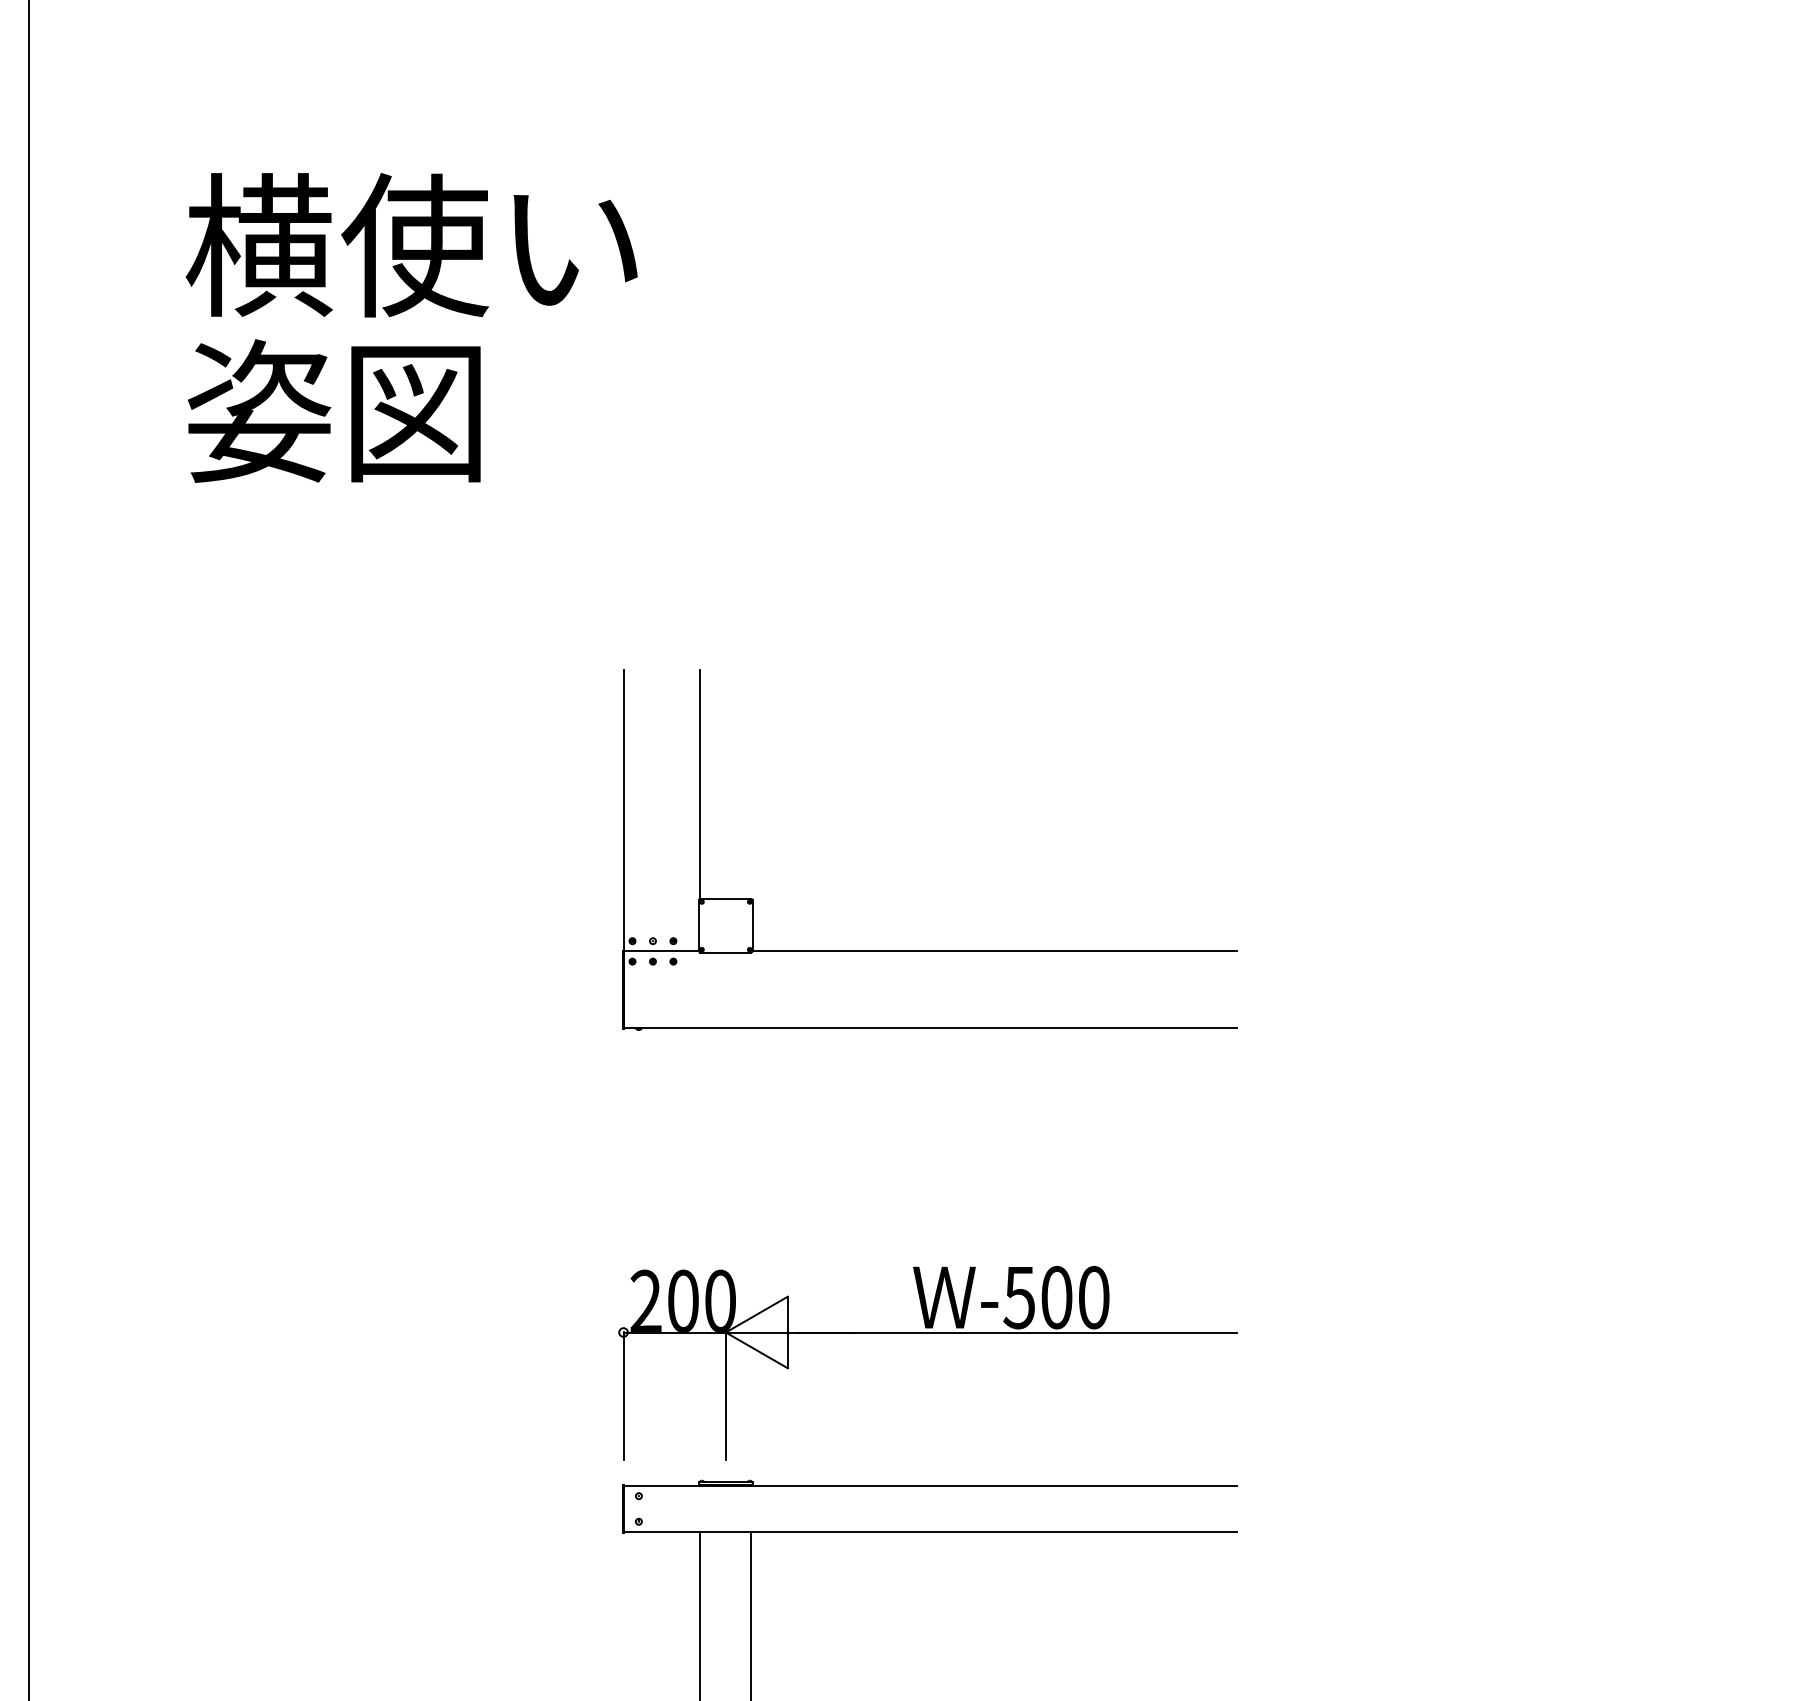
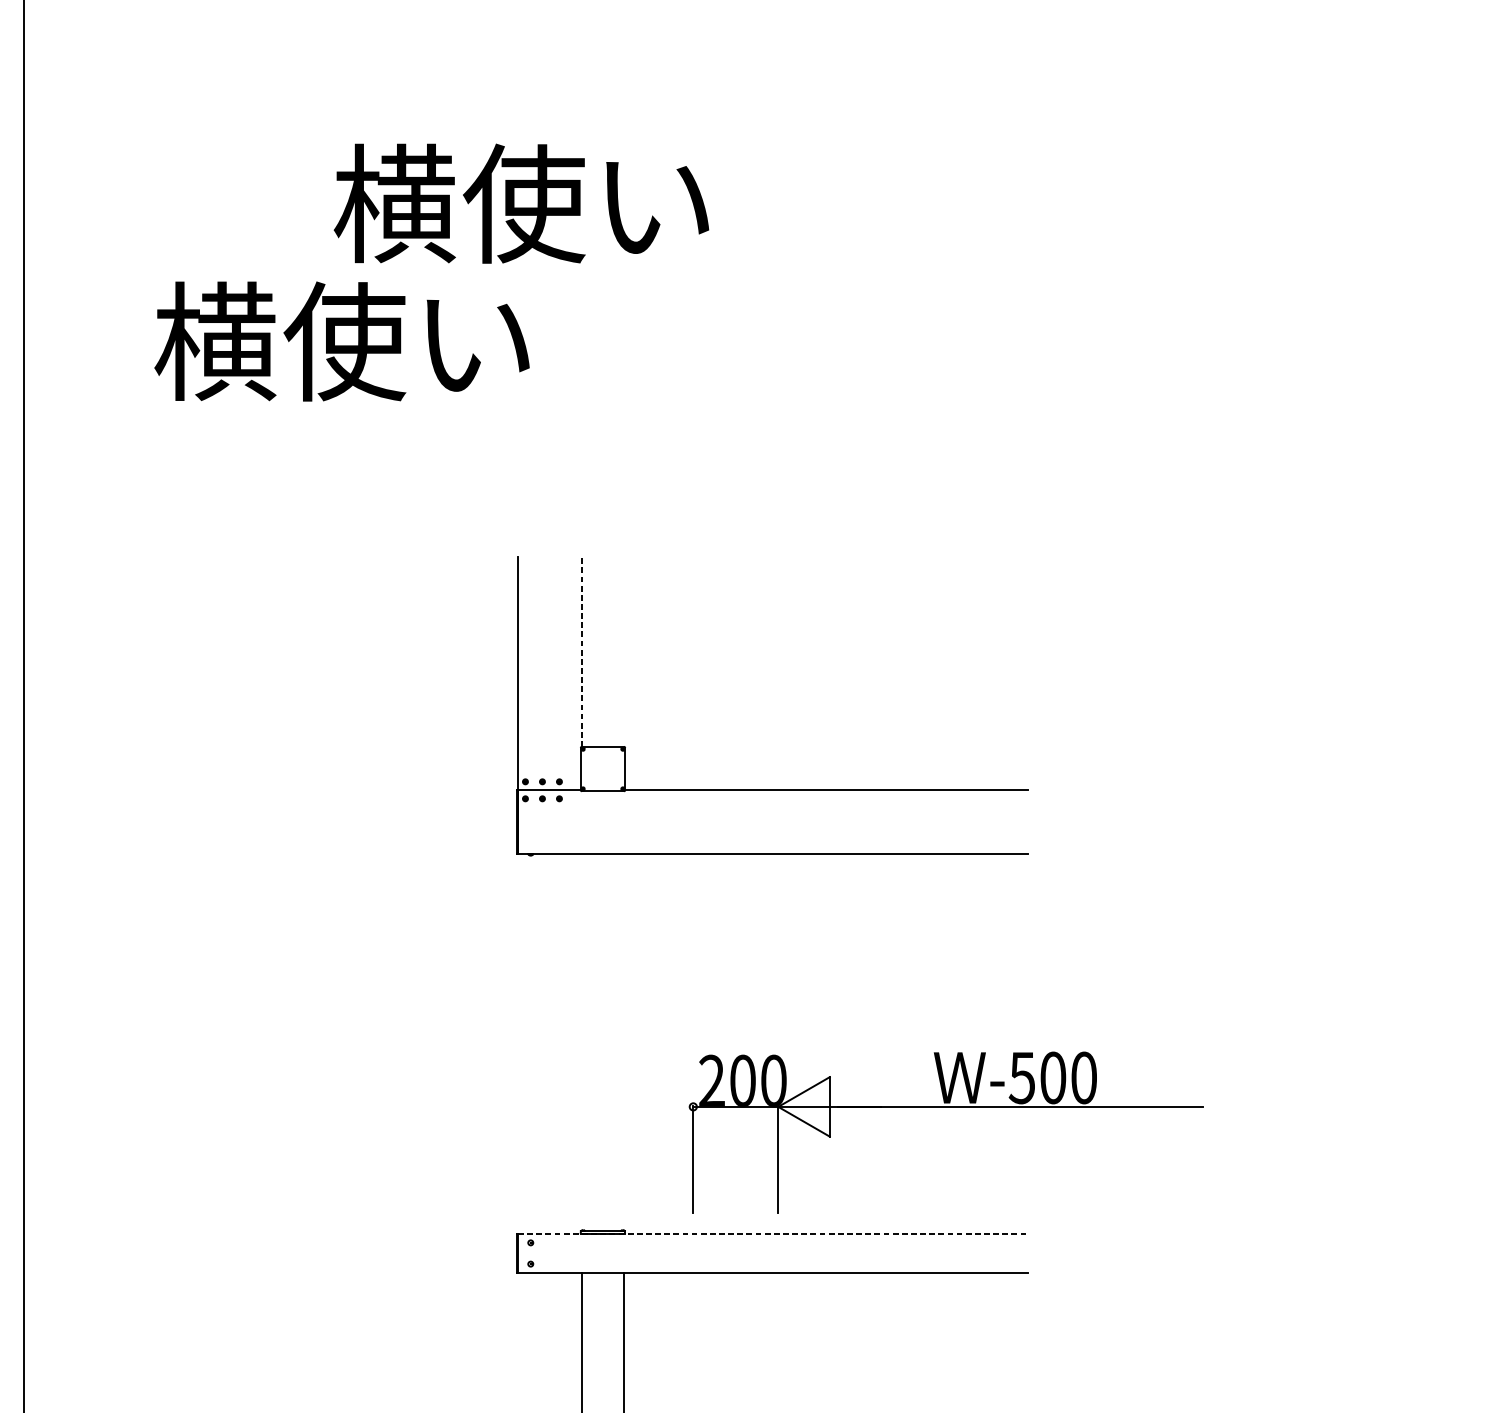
text: (411, 245) -> (521, 203), moved
text: (411, 410) -> (341, 340), 姿図 -> 横使い
line: (700, 784) -> (581, 651), solid -> dashed
part: (927, 1333) -> (945, 1107), moved
line: (930, 1485) -> (773, 1233), solid -> dashed

